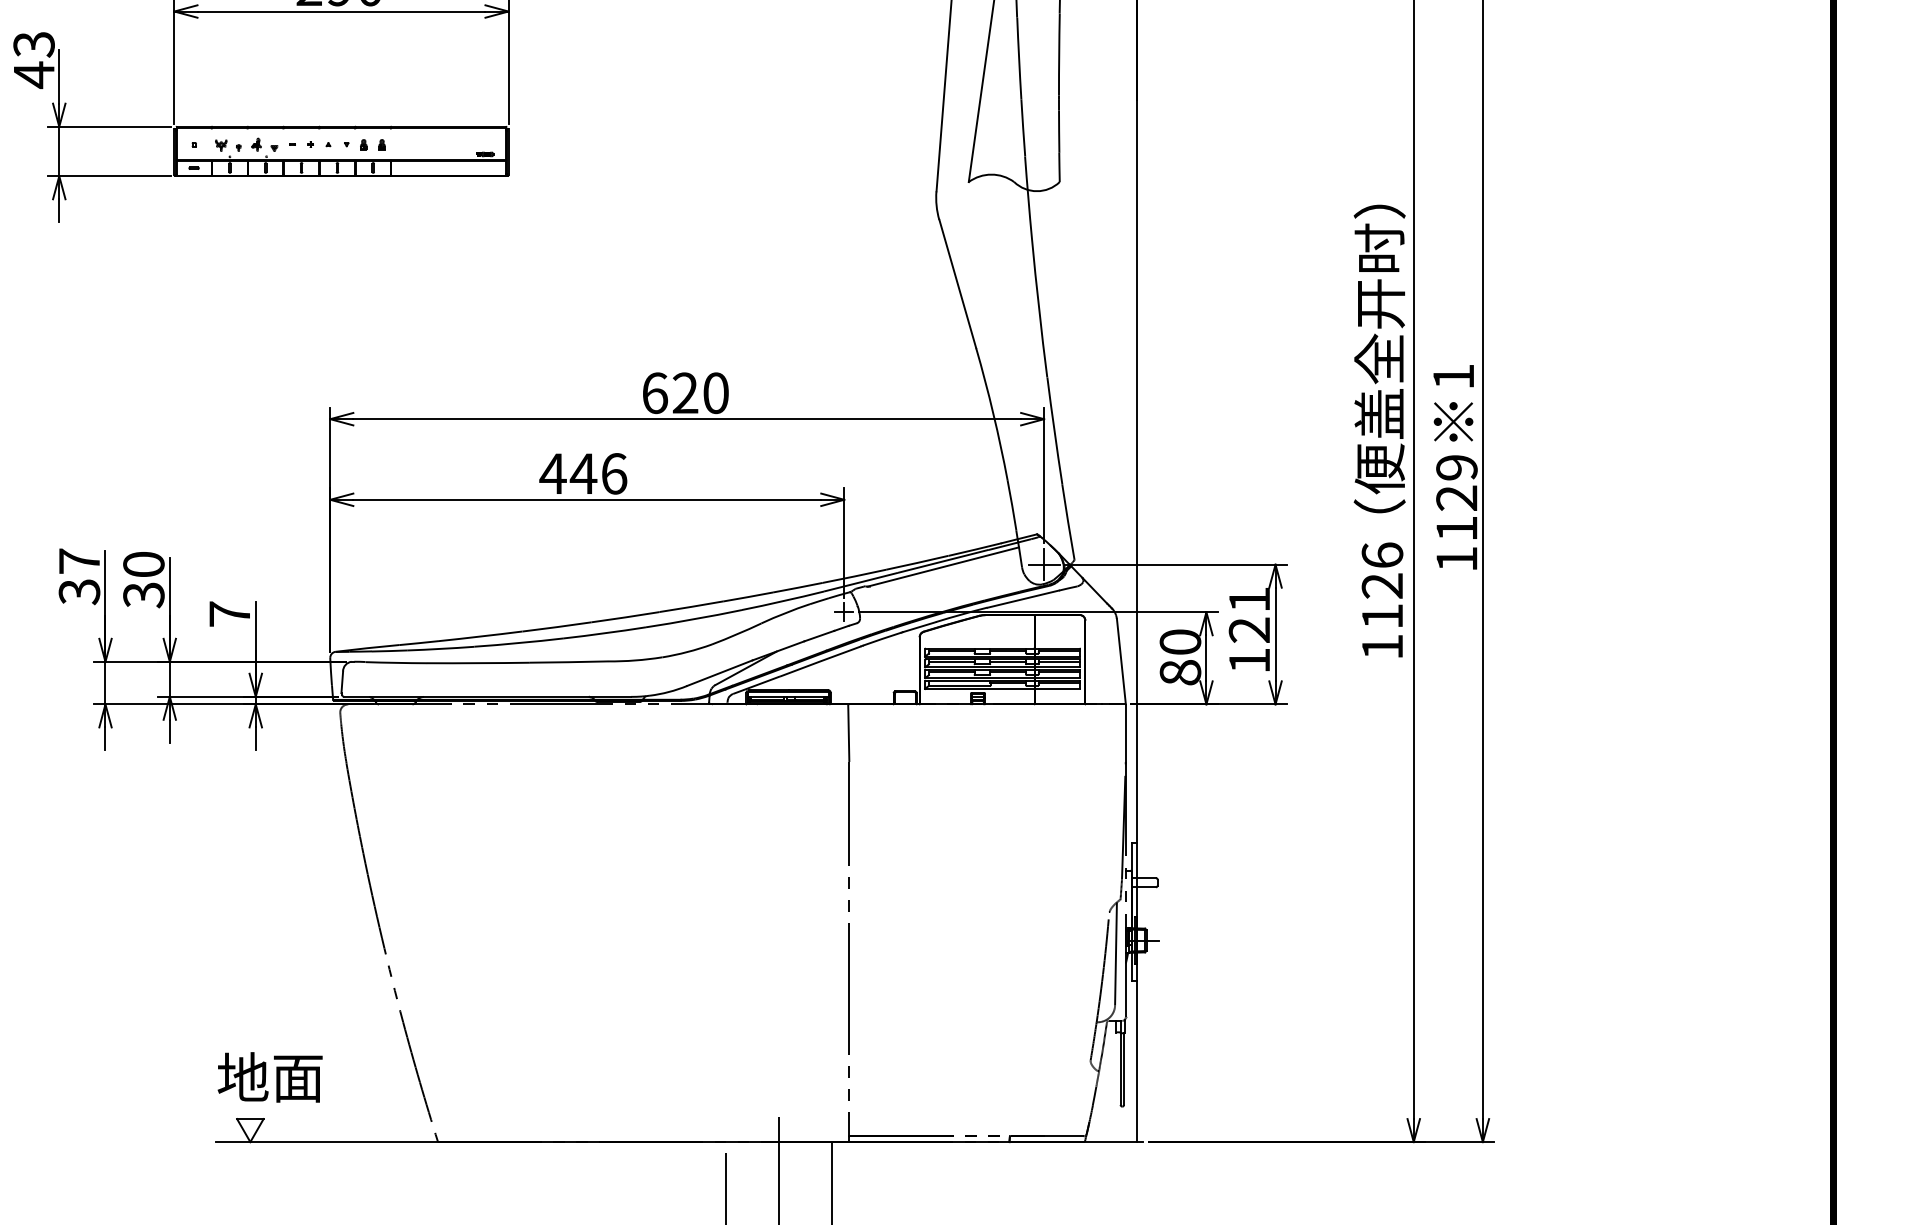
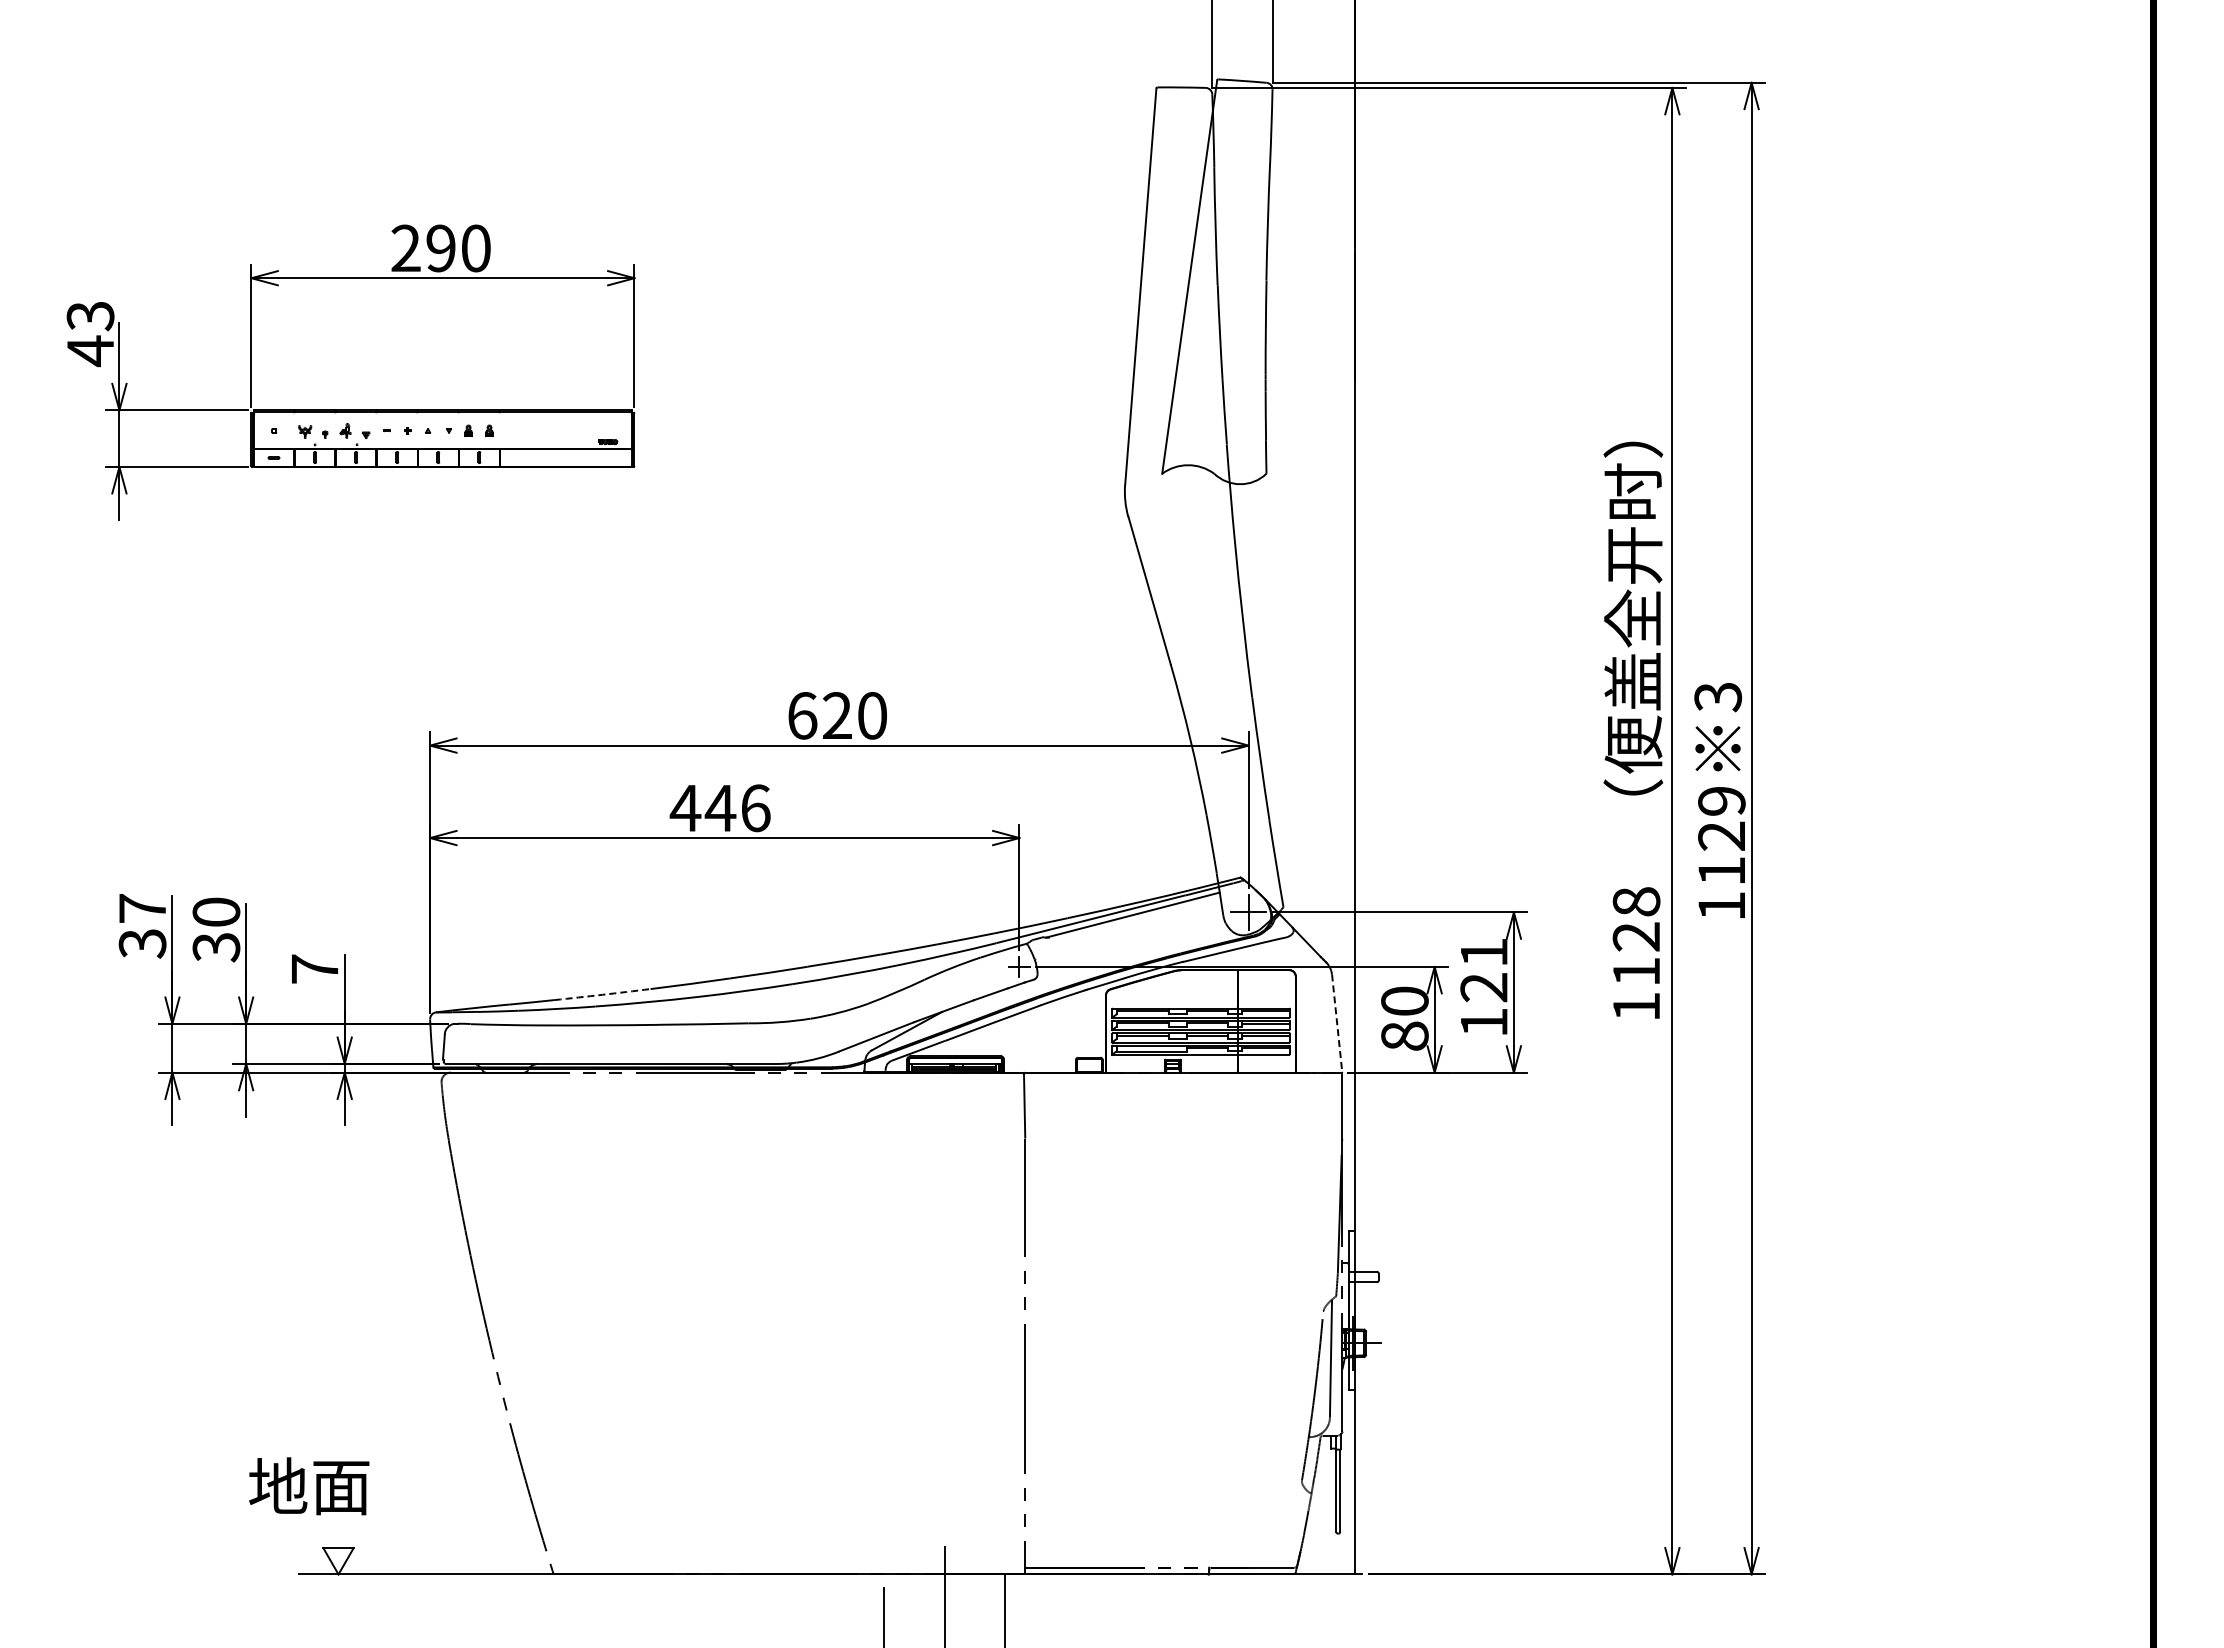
text: (1379, 358) -> (1633, 618), moved
text: (1453, 377) -> (1718, 697), 1 -> 3
text: (1382, 555) -> (1636, 901), 1126 -> 1128
arc: (480, 636) -> (602, 994), solid -> dashed
line: (1121, 661) -> (1337, 1023), solid -> dashed
text: (270, 1077) -> (309, 1486), moved

